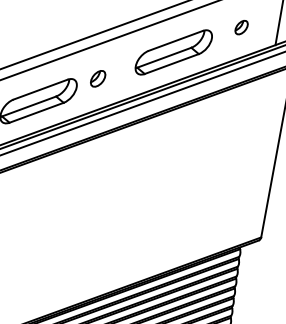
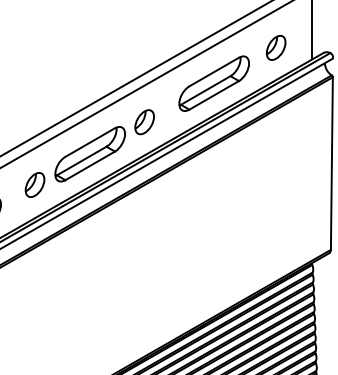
part: (241, 27) -> (276, 47), size x1.67
part: (97, 79) -> (144, 122), size x1.43

